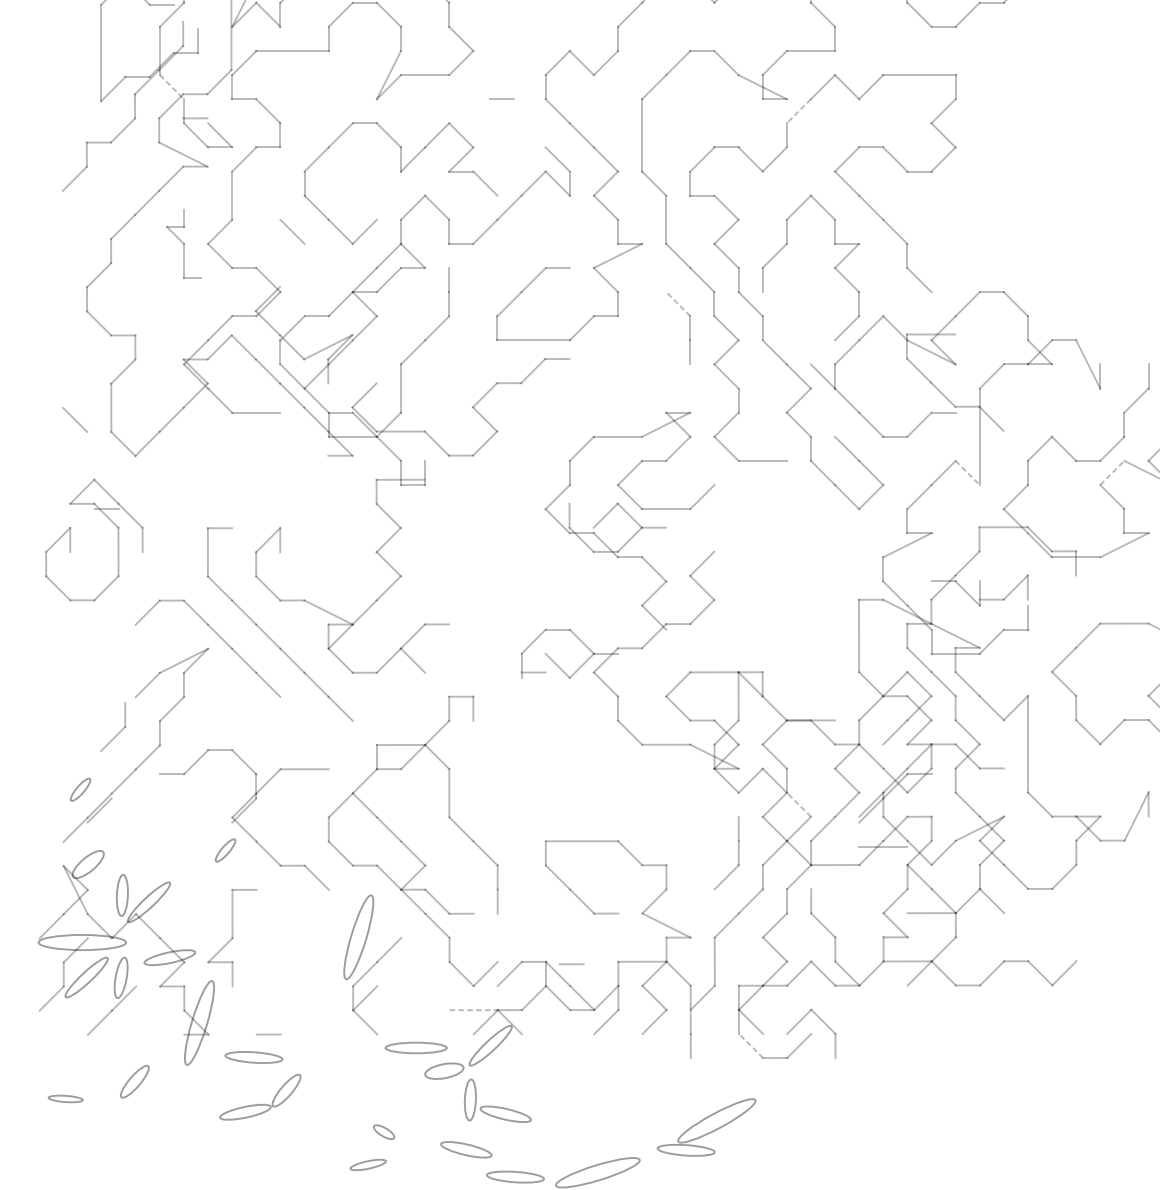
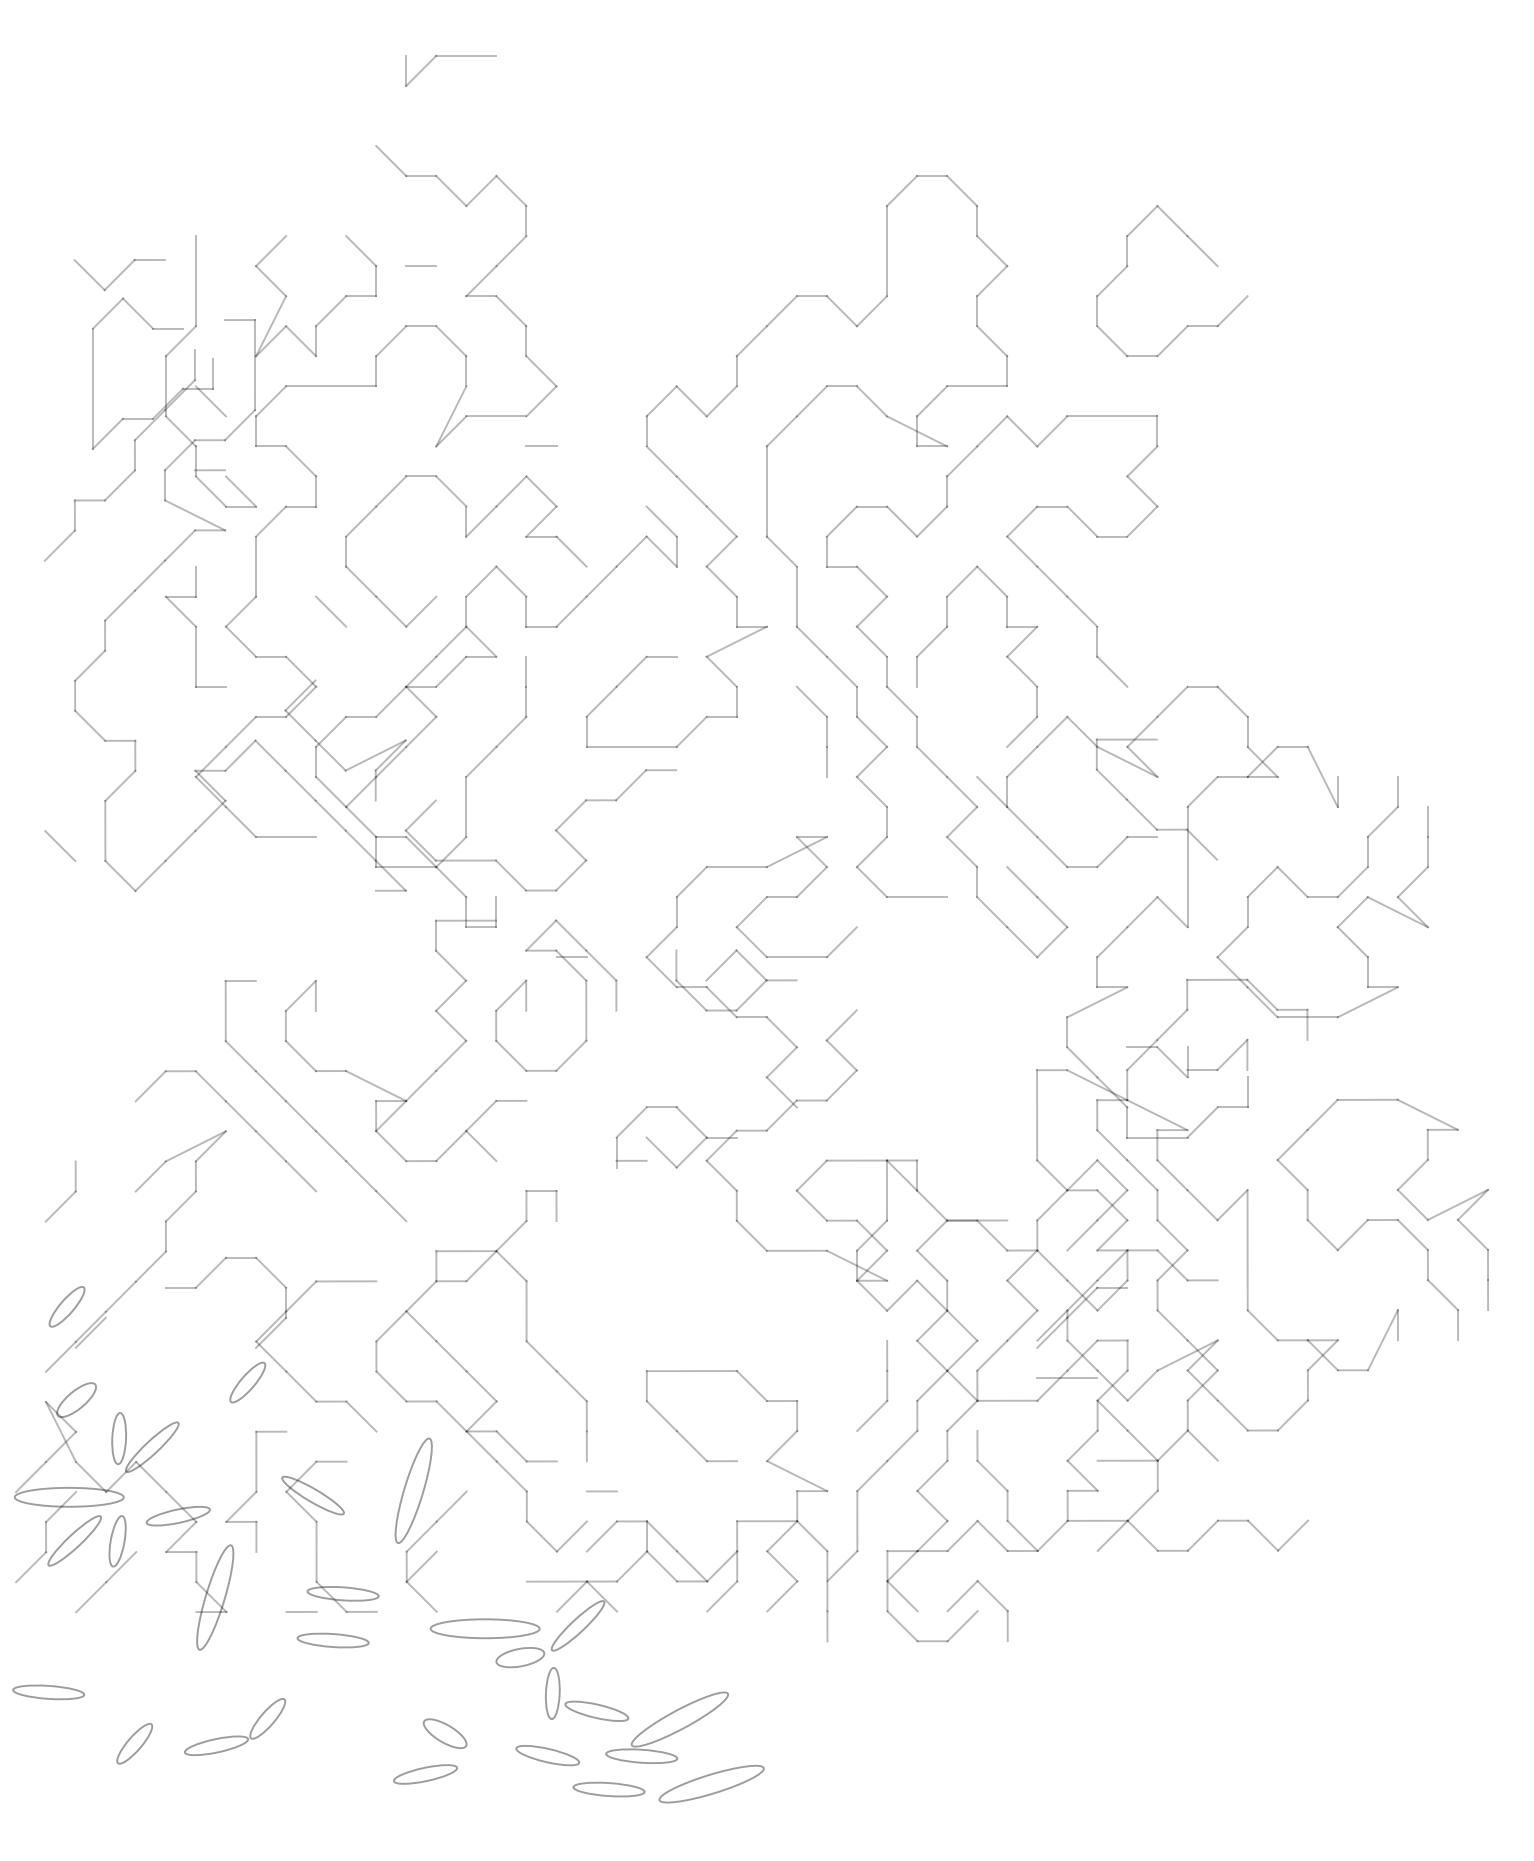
line: (195, 63) -> (210, 401), added
line: (172, 87) -> (181, 431), dashed -> solid
line: (502, 98) -> (541, 445), moved
line: (798, 111) -> (961, 461), dashed -> solid
part: (183, 243) -> (195, 626), size x1.43
line: (677, 303) -> (811, 701), dashed -> solid
line: (1112, 472) -> (1353, 911), dashed -> solid
line: (967, 473) -> (1172, 912), dashed -> solid
part: (117, 539) -> (585, 995), moved
part: (118, 732) -> (67, 1198), moved
part: (80, 789) -> (66, 1306), size x1.43
line: (798, 804) -> (961, 1325), dashed -> solid
part: (225, 850) -> (247, 1382), size x1.43
line: (571, 963) -> (601, 1490), moved
part: (281, 973) -> (317, 1536), added
line: (474, 1010) -> (557, 1581), dashed -> solid
line: (751, 1045) -> (902, 1625), dashed -> solid
part: (416, 1047) -> (485, 1628), size x1.43
part: (253, 1057) -> (332, 1640), moved
part: (134, 1081) -> (134, 1743), moved
part: (65, 1098) -> (48, 1691), size x1.67
part: (259, 1104) -> (234, 1735), moved
part: (706, 1127) -> (666, 1727), moved
part: (384, 1132) -> (445, 1733), size x1.67
part: (368, 1164) -> (425, 1774), size x1.43

